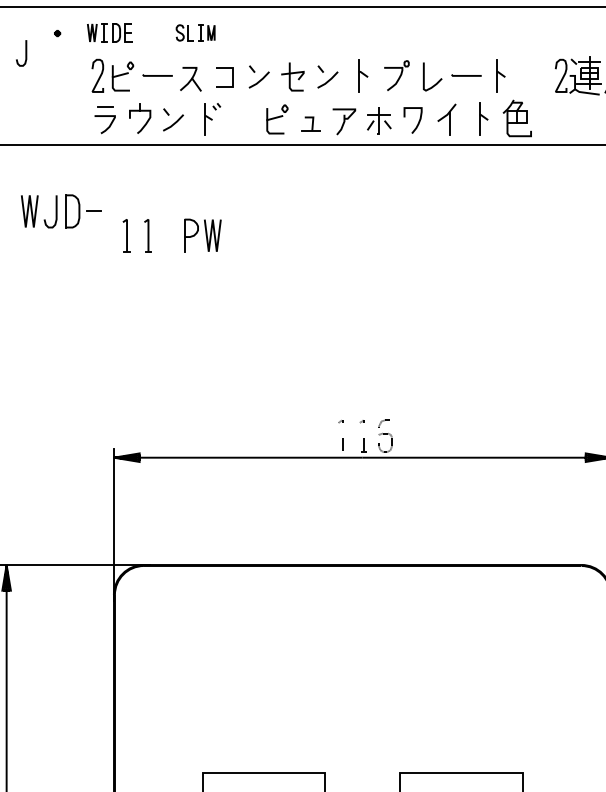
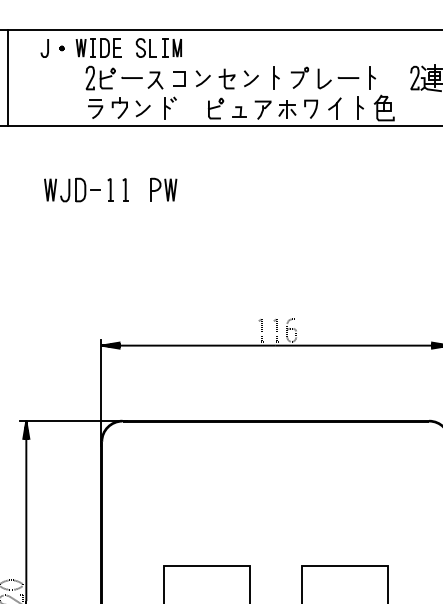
part: (109, 32) -> (98, 47), size x1.43
part: (195, 32) -> (158, 47), size x1.67
curve: (25, 53) -> (47, 48), moved
part: (61, 210) -> (72, 189), moved

